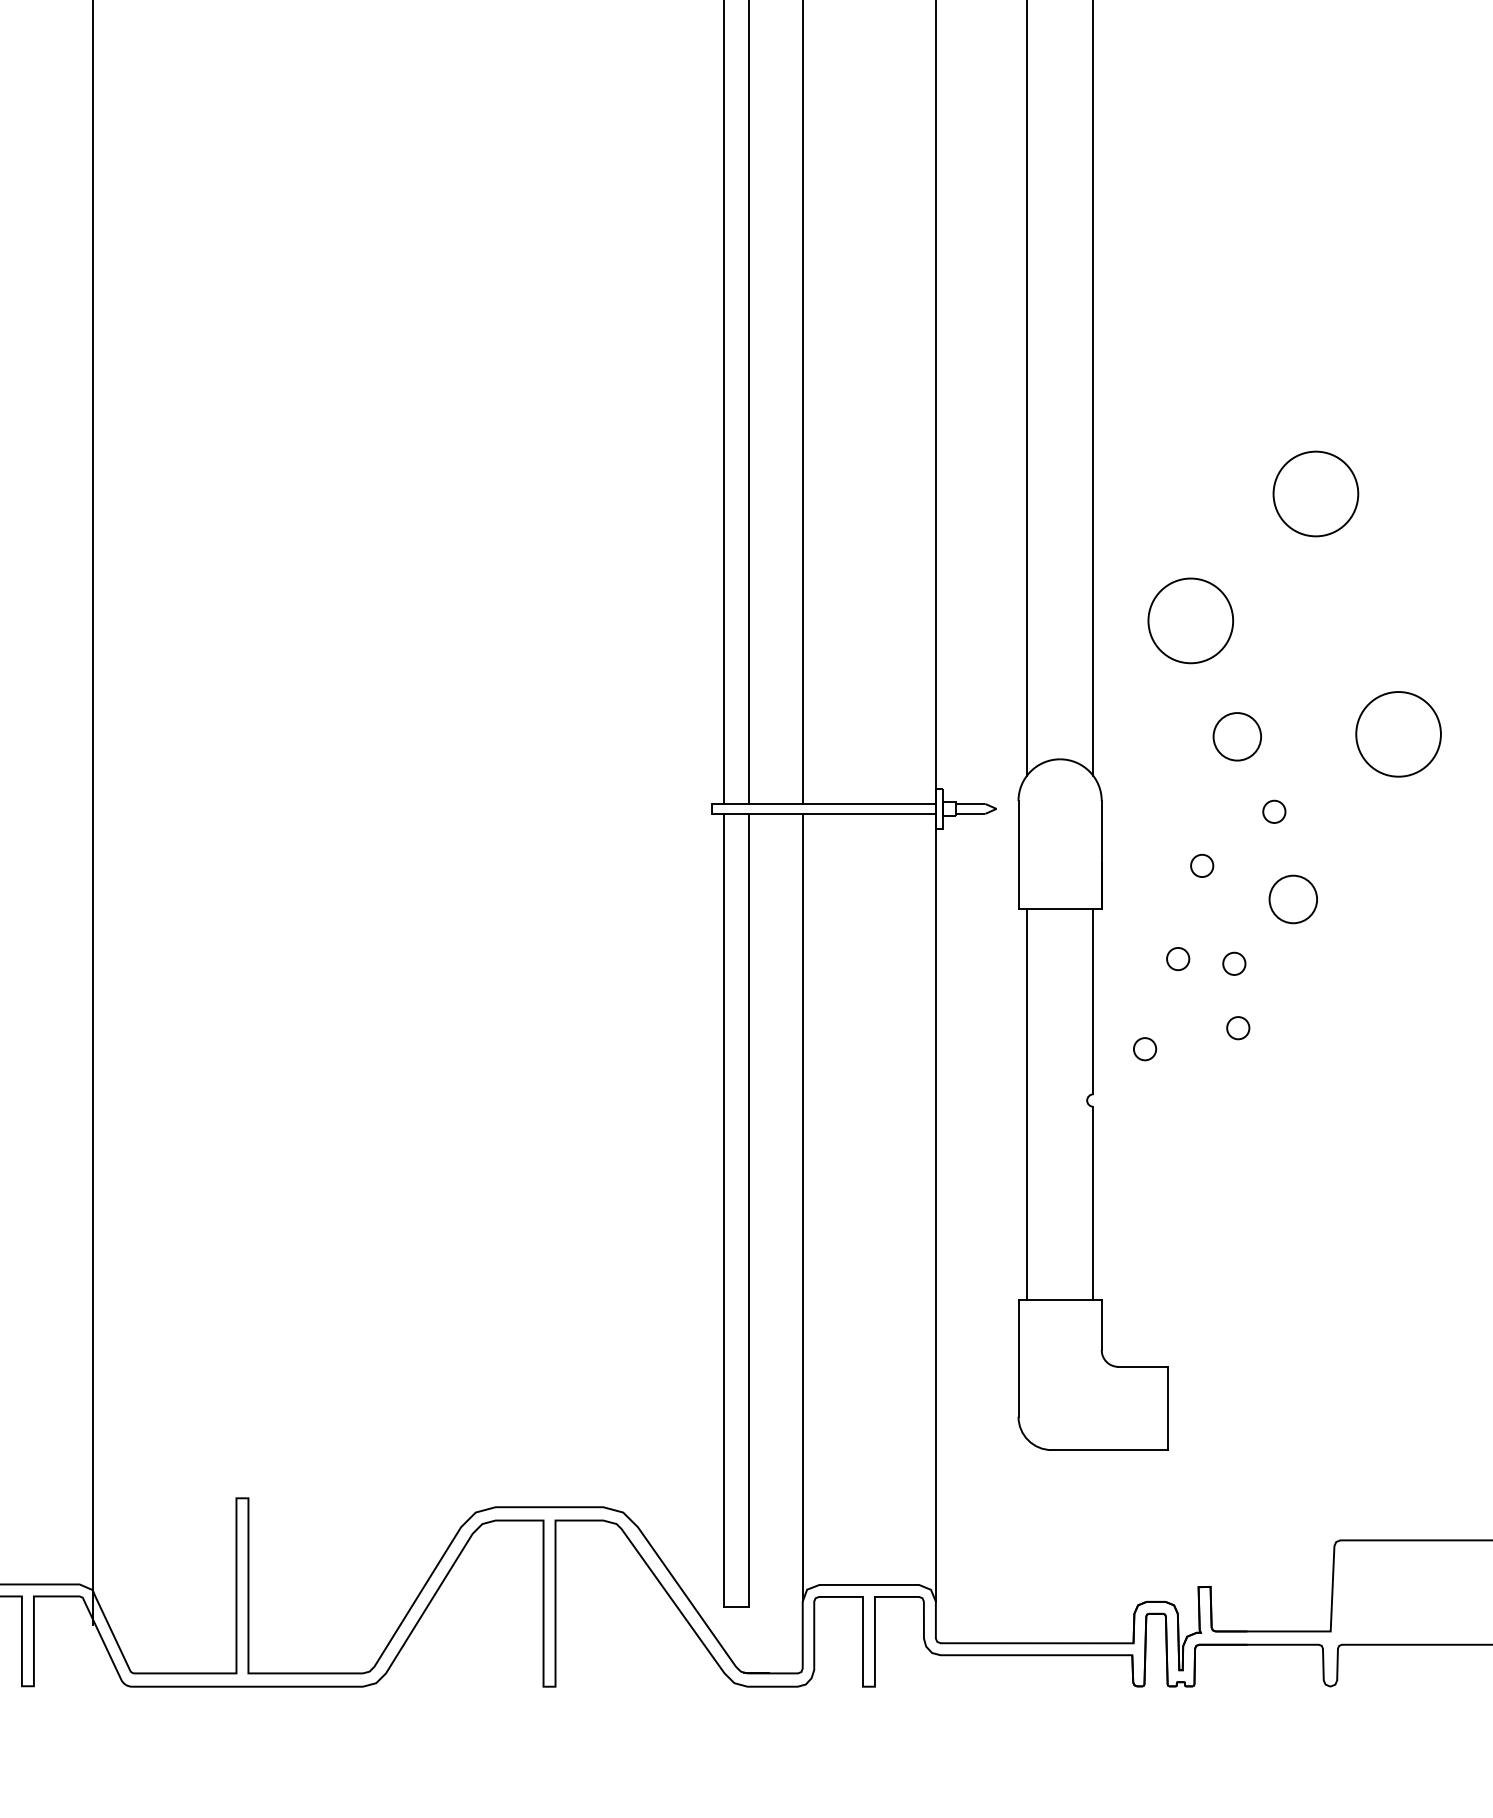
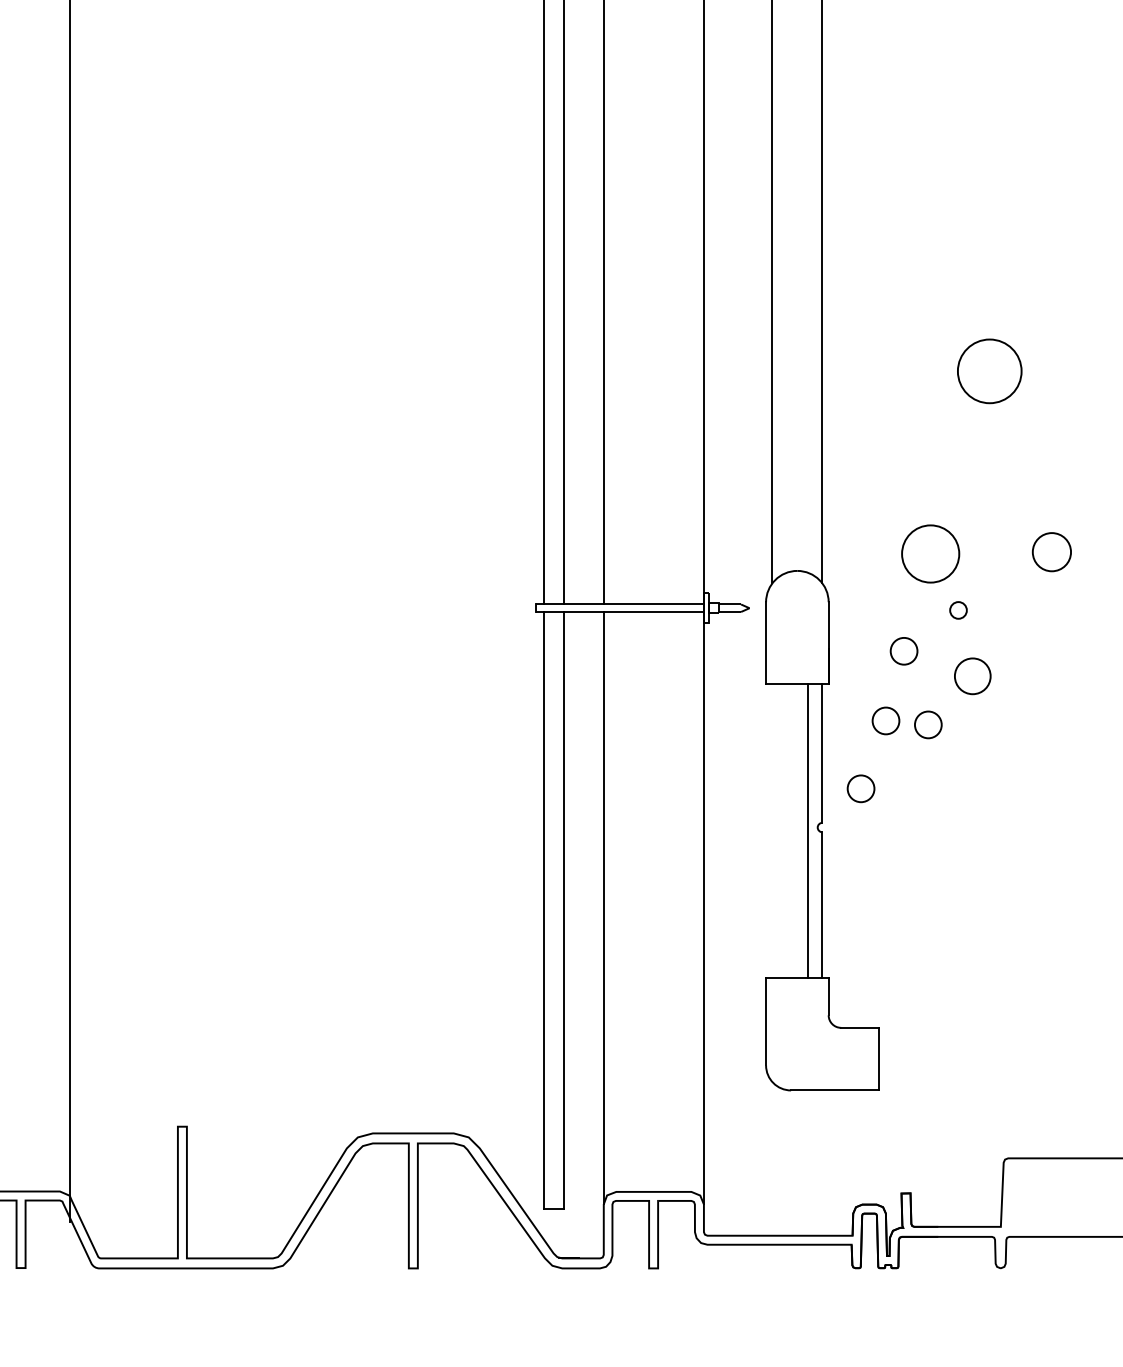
circle: (1190, 620) -> (895, 466), removed
circle: (1398, 734) -> (1051, 552), size x0.6
circle: (1237, 736) -> (930, 553), size x1.6
circle: (1202, 865) -> (904, 650), size x1.6
circle: (1178, 959) -> (886, 721), size x1.6
circle: (1234, 963) -> (928, 724), size x1.6
circle: (1238, 1028) -> (931, 773), removed
circle: (1145, 1049) -> (861, 789), size x1.6
line: (1026, 1104) -> (808, 830), moved

